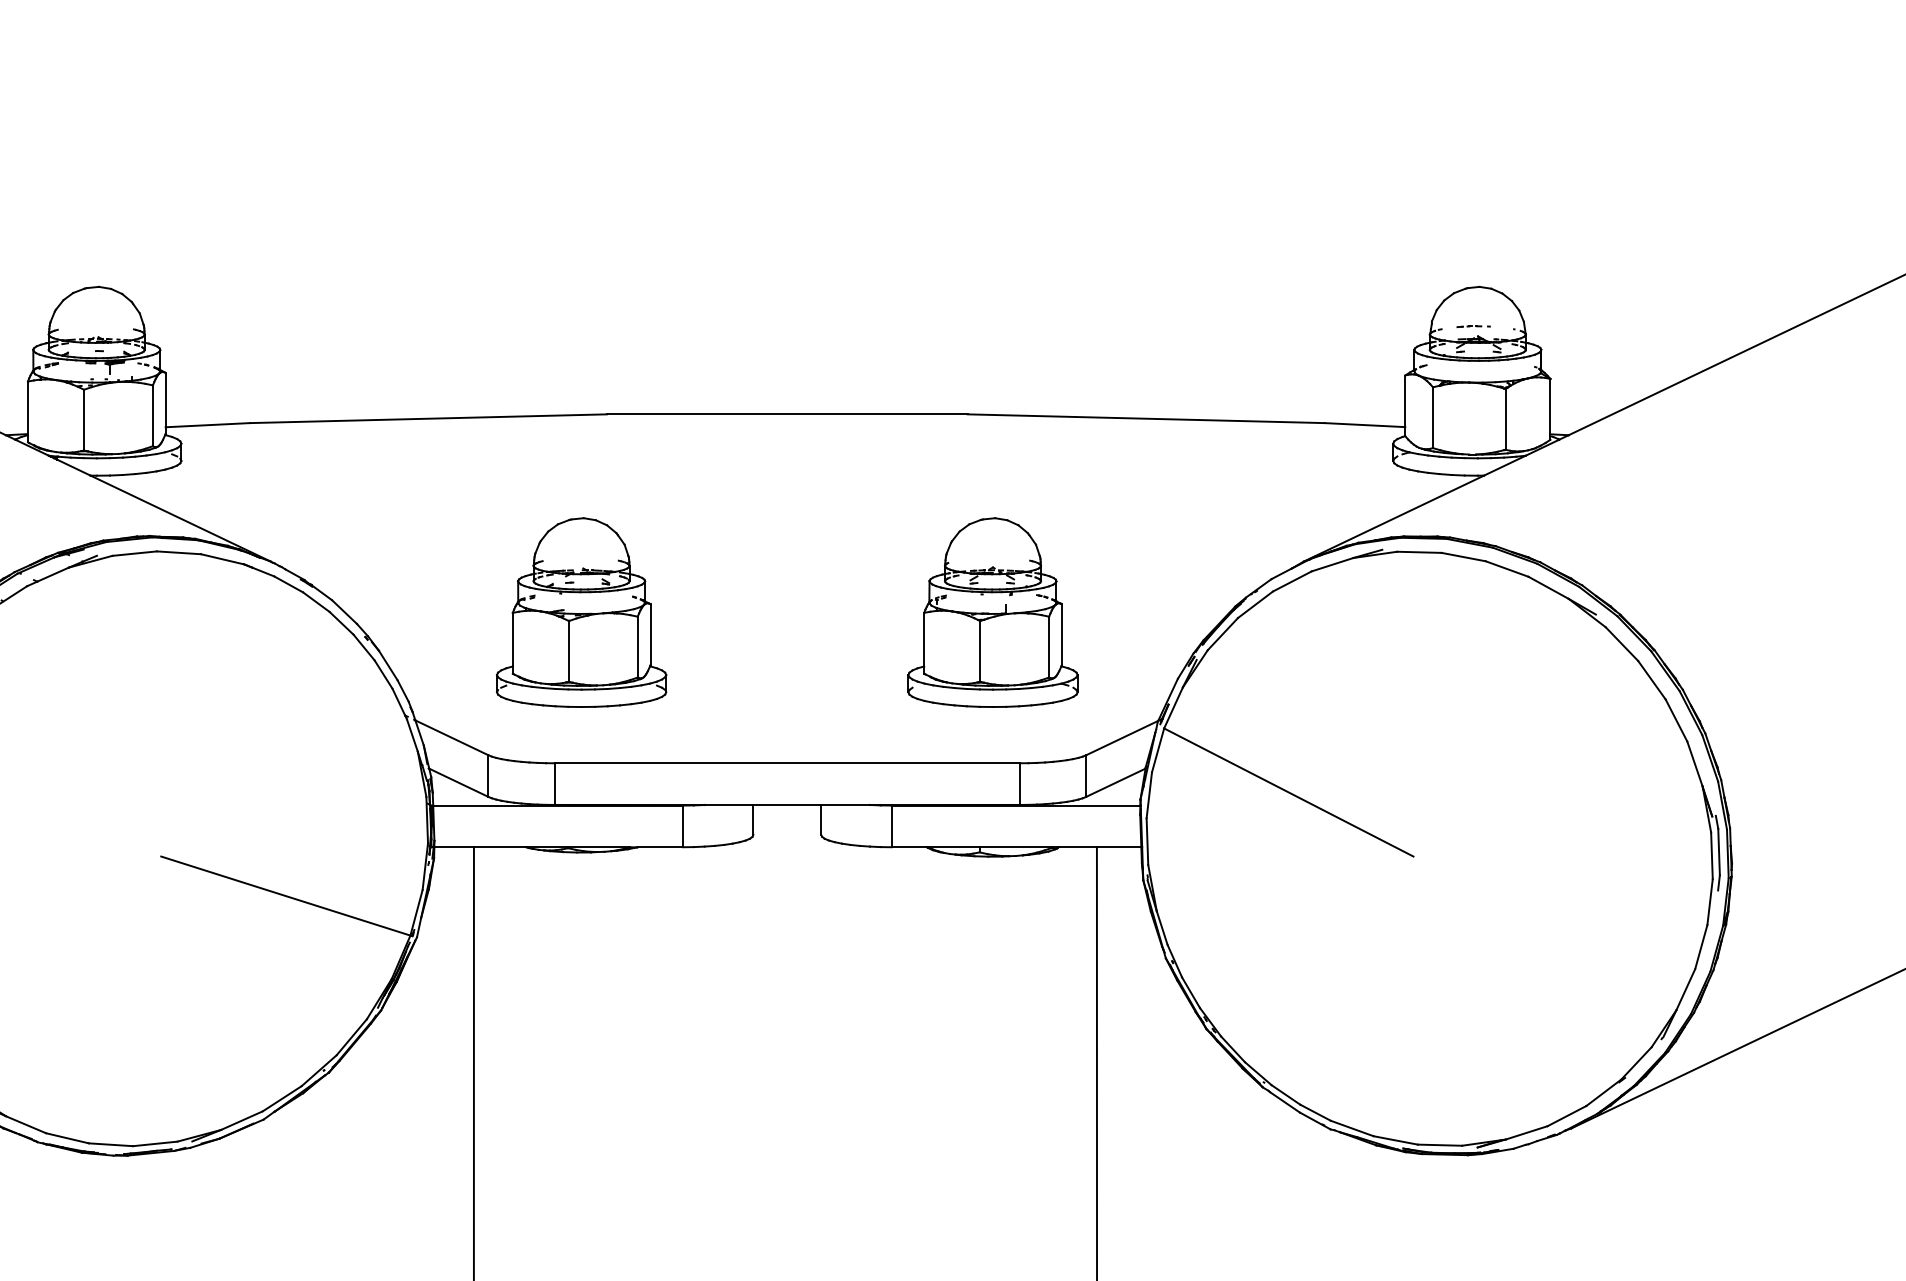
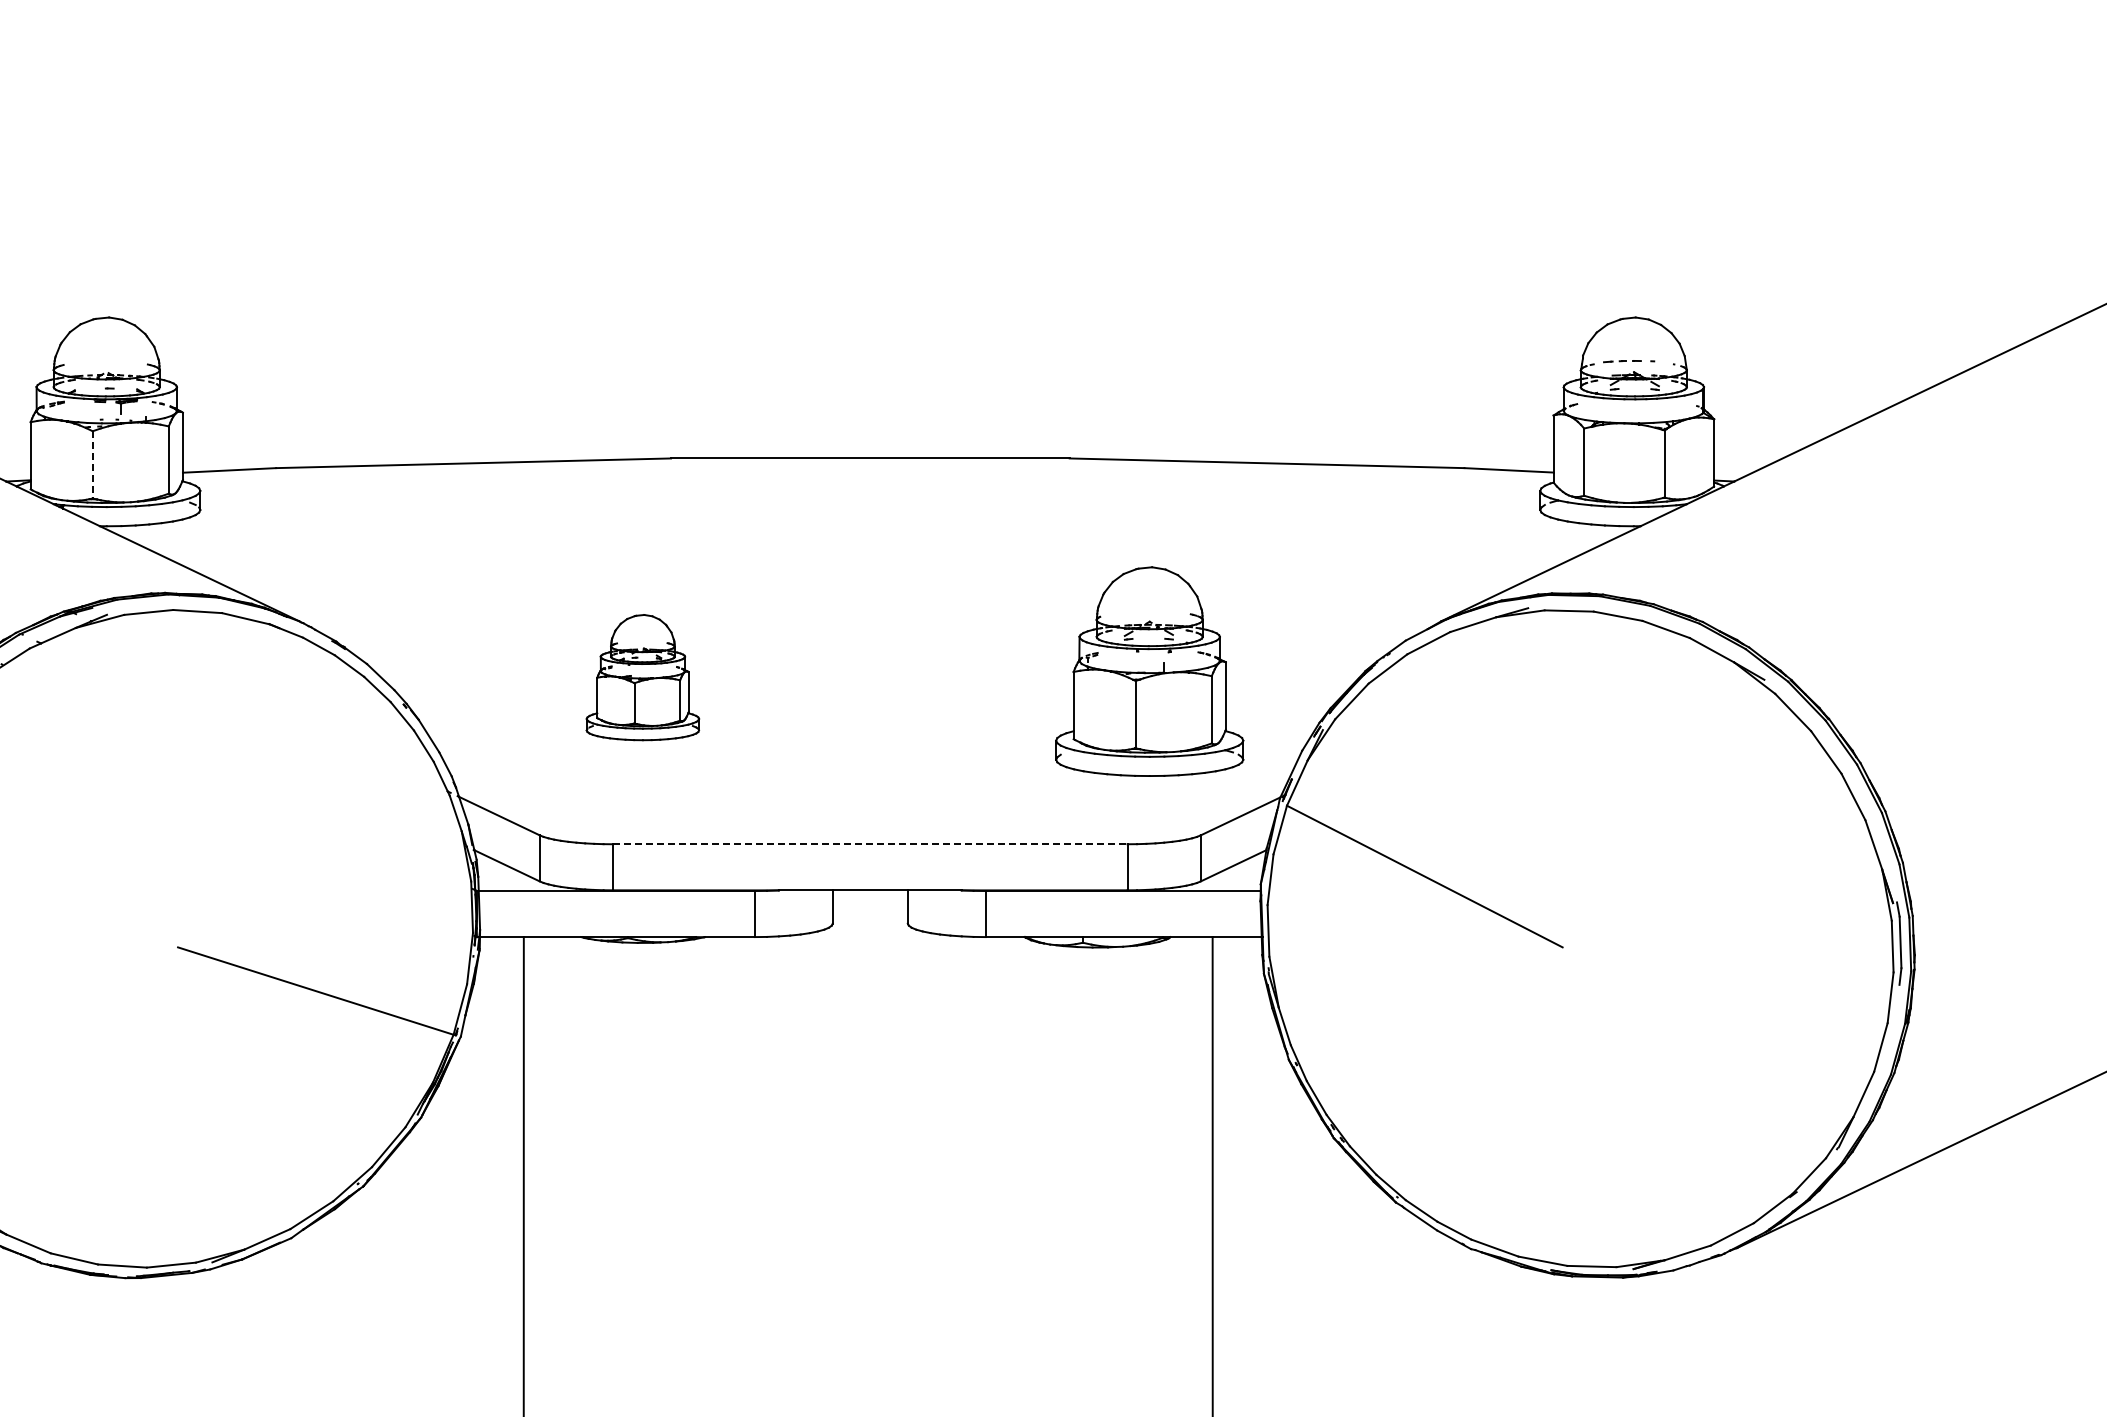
part: (1473, 326) -> (1629, 361), size x1.4
line: (83, 419) -> (92, 464), solid -> dashed
part: (581, 612) -> (642, 677), size x0.6
part: (992, 612) -> (1149, 671), moved
line: (787, 763) -> (870, 844), solid -> dashed

